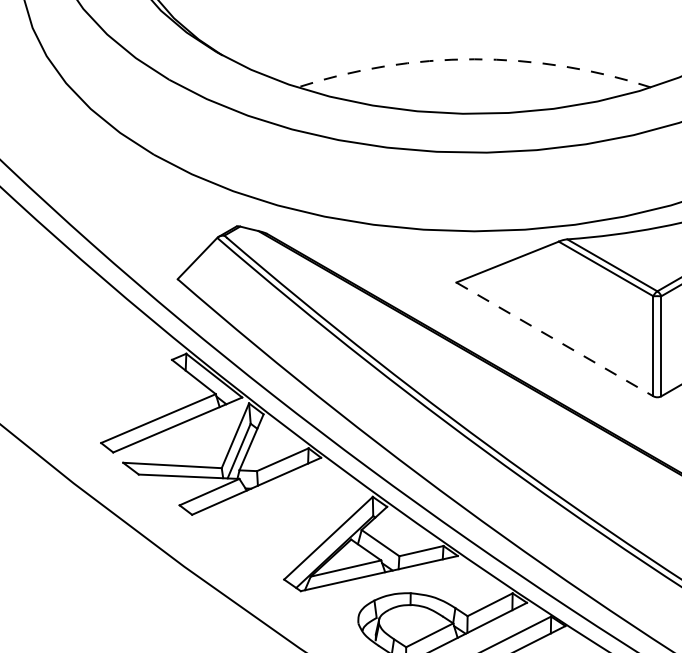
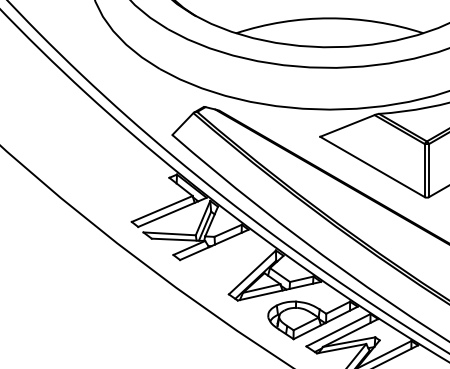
arc: (473, 59) -> (329, 18), dashed -> solid
line: (554, 340) -> (372, 167), dashed -> solid

